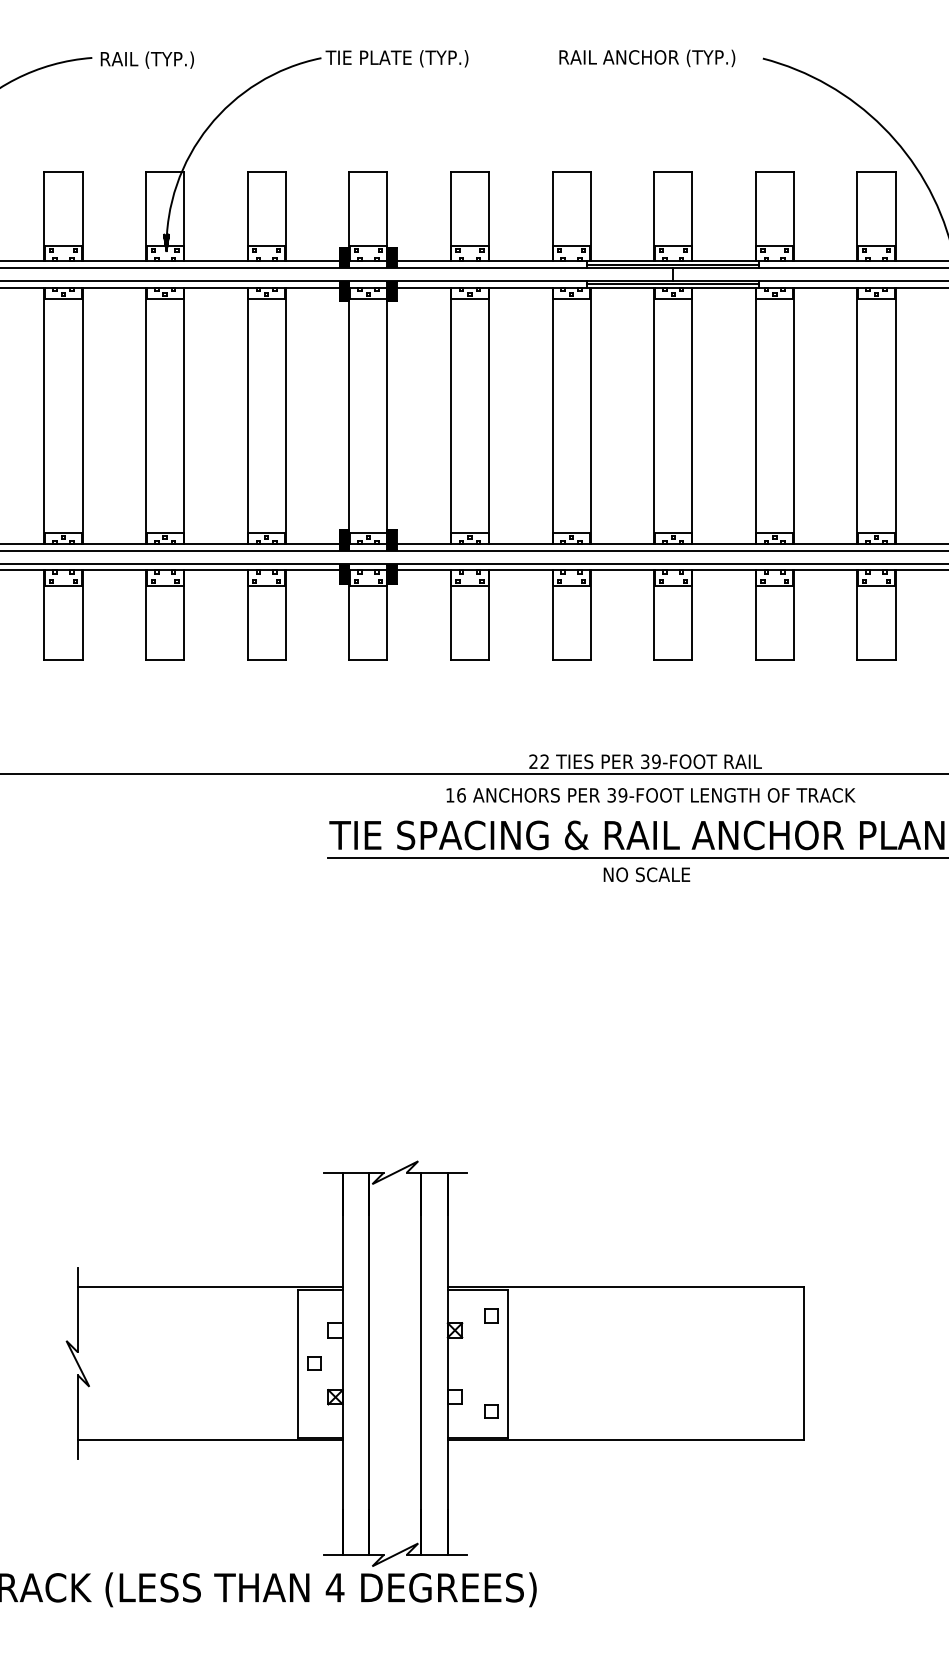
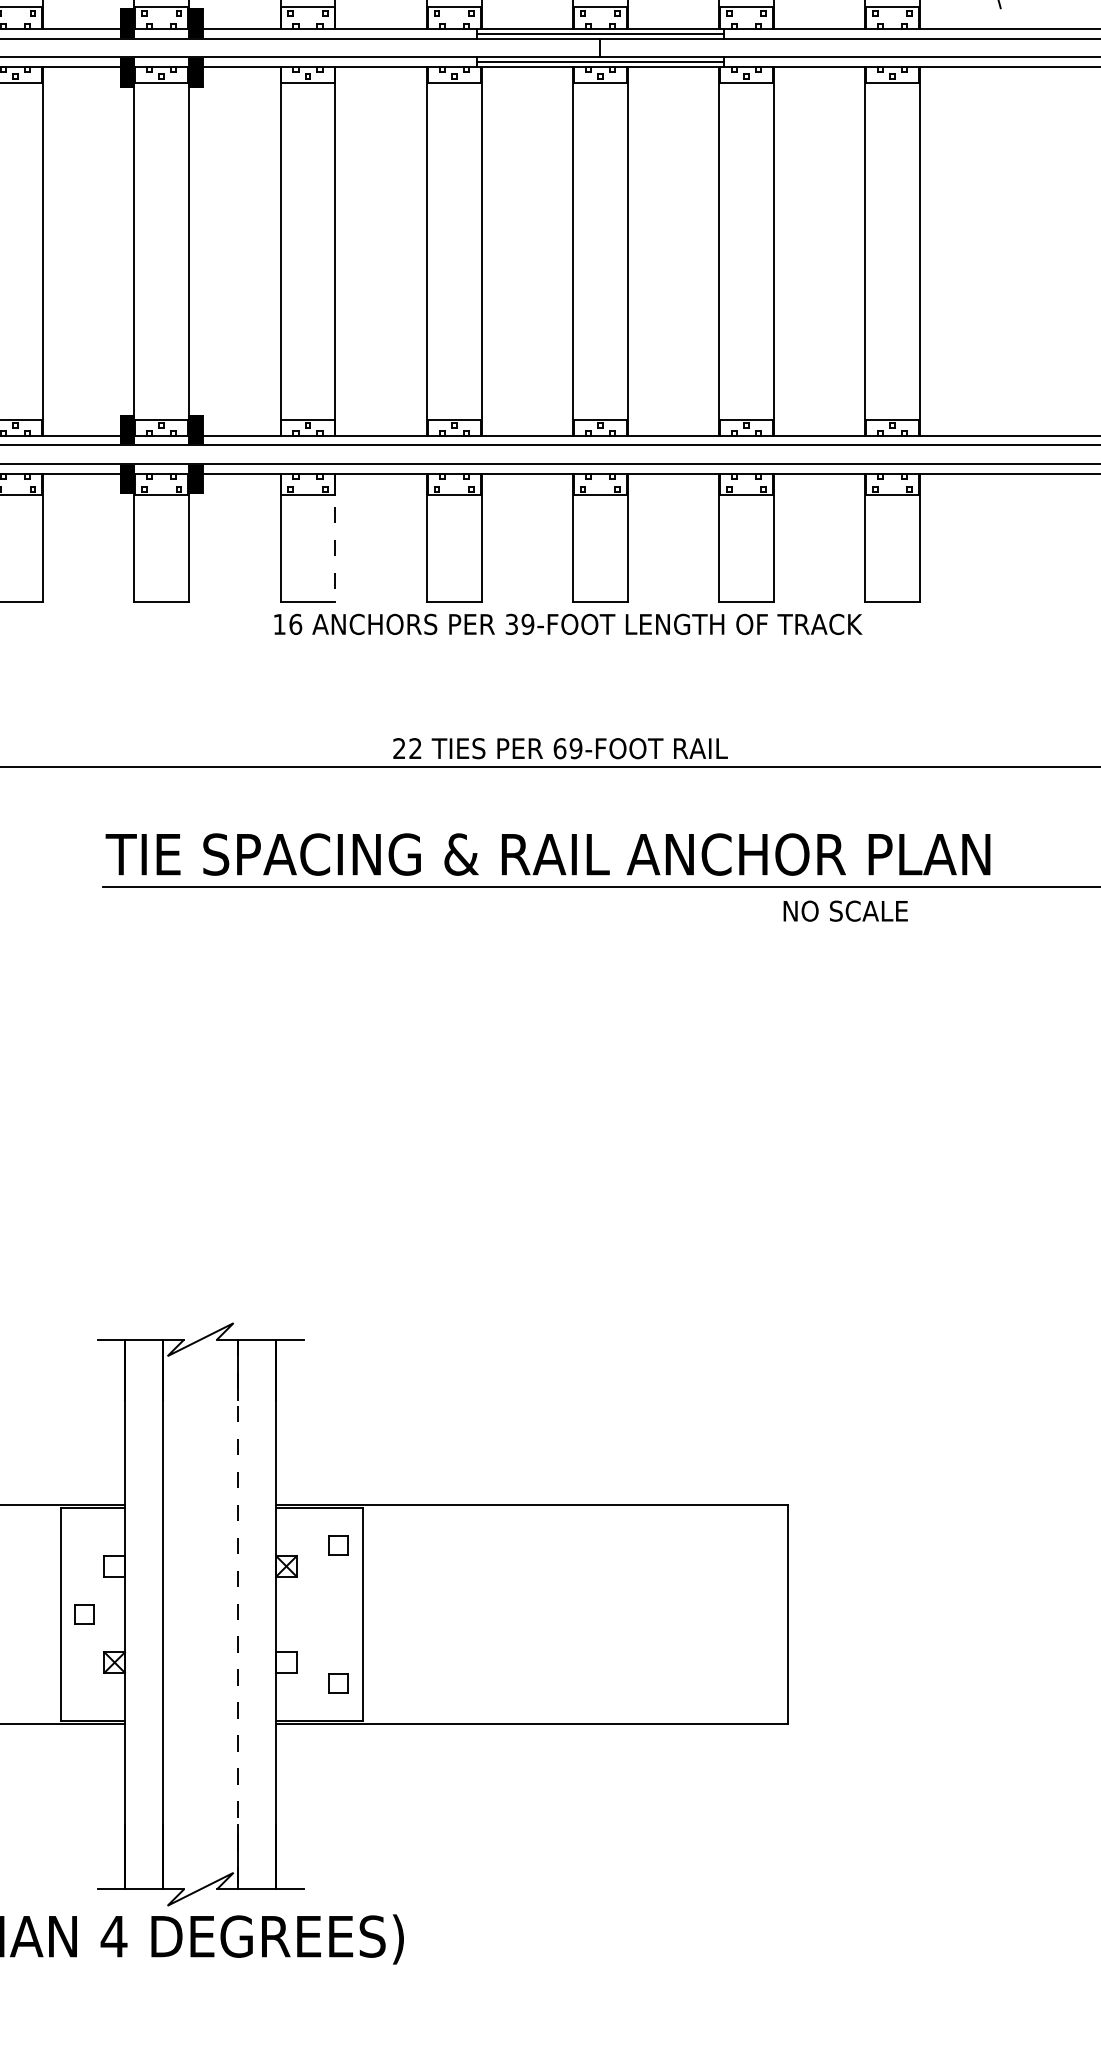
line: (489, 615) -> (336, 538), solid -> dashed
text: (645, 761) -> (560, 748), 39-FOOT -> 69-FOOT
text: (650, 795) -> (567, 624), moved
text: (646, 874) -> (845, 910), moved
line: (421, 1364) -> (238, 1615), solid -> dashed

